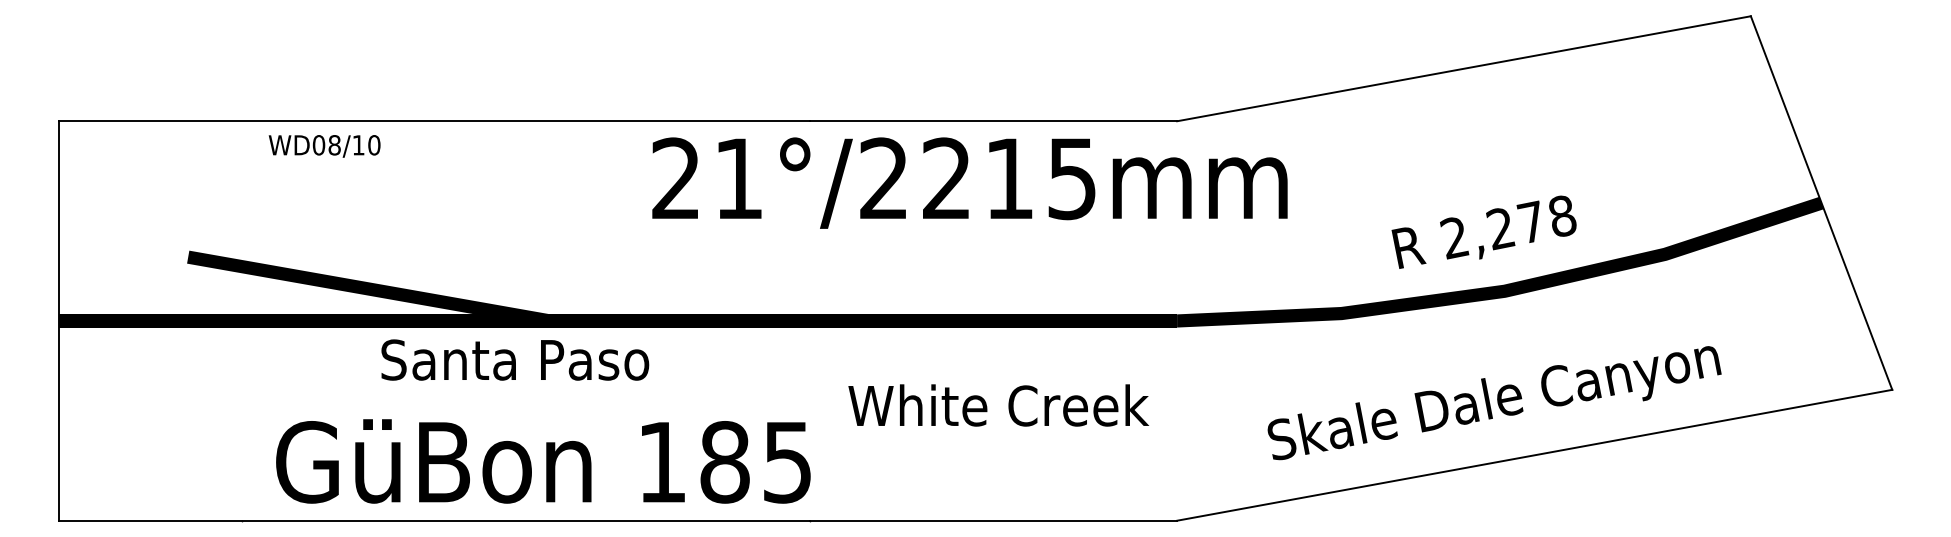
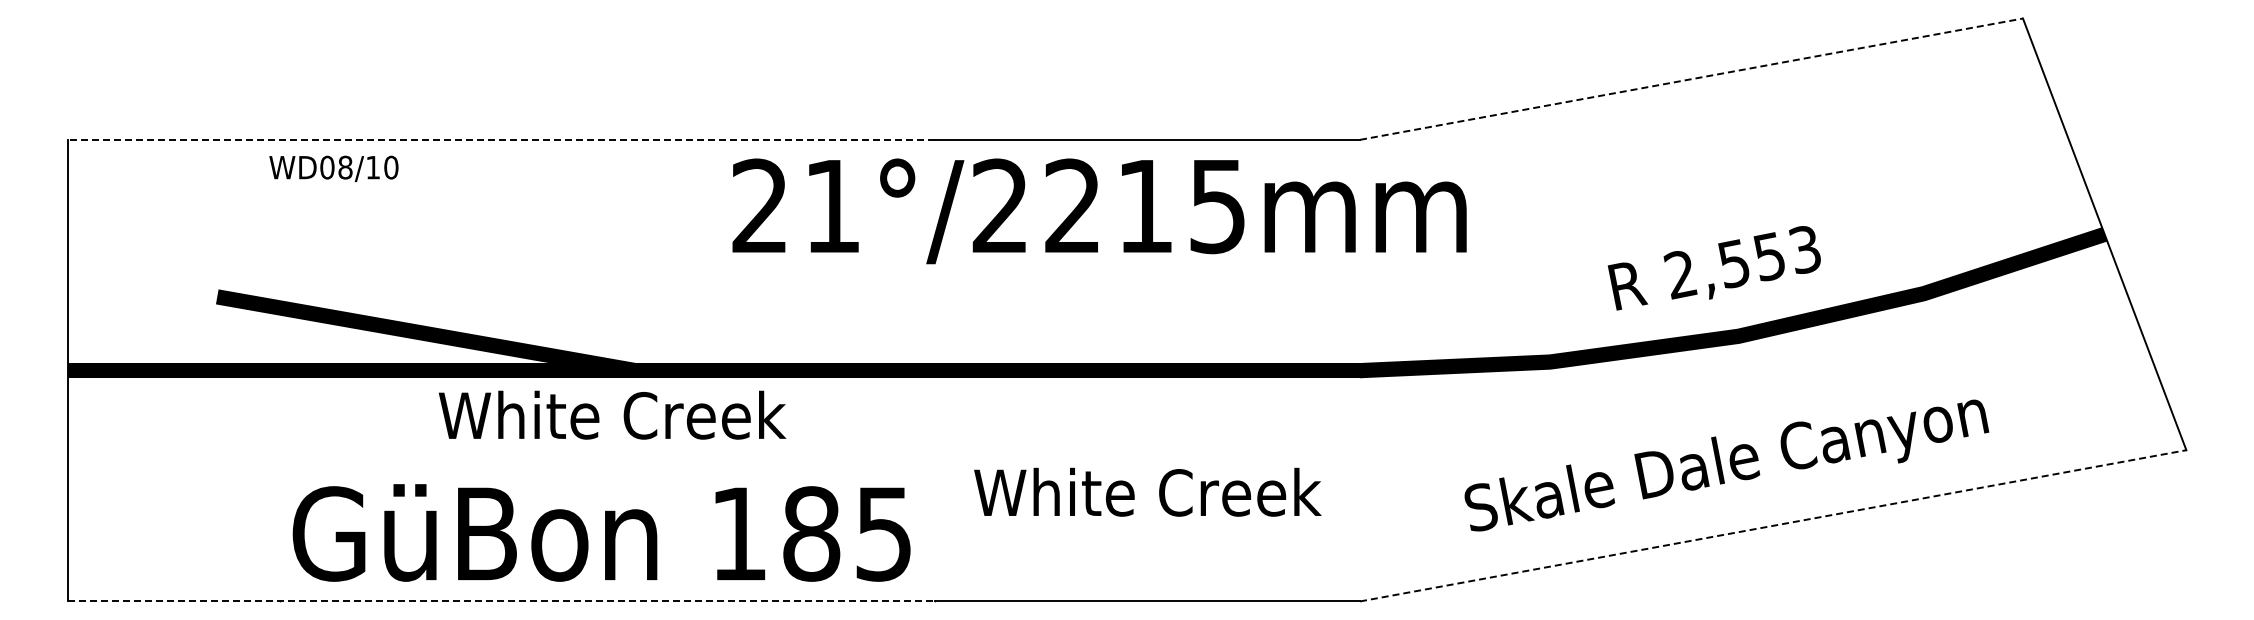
line: (1464, 69) -> (1691, 79), solid -> dashed
line: (434, 120) -> (501, 139), solid -> dashed
text: (324, 146) -> (333, 168), moved
text: (969, 183) -> (1099, 211), moved
text: (1531, 222) -> (1769, 256), 2,278 -> 2,553
text: (530, 358) -> (612, 414), Santa Paso -> White Creek
text: (998, 404) -> (1147, 491), moved
line: (1534, 454) -> (1773, 525), solid -> dashed
text: (543, 461) -> (601, 532), moved
line: (434, 520) -> (501, 601), solid -> dashed

